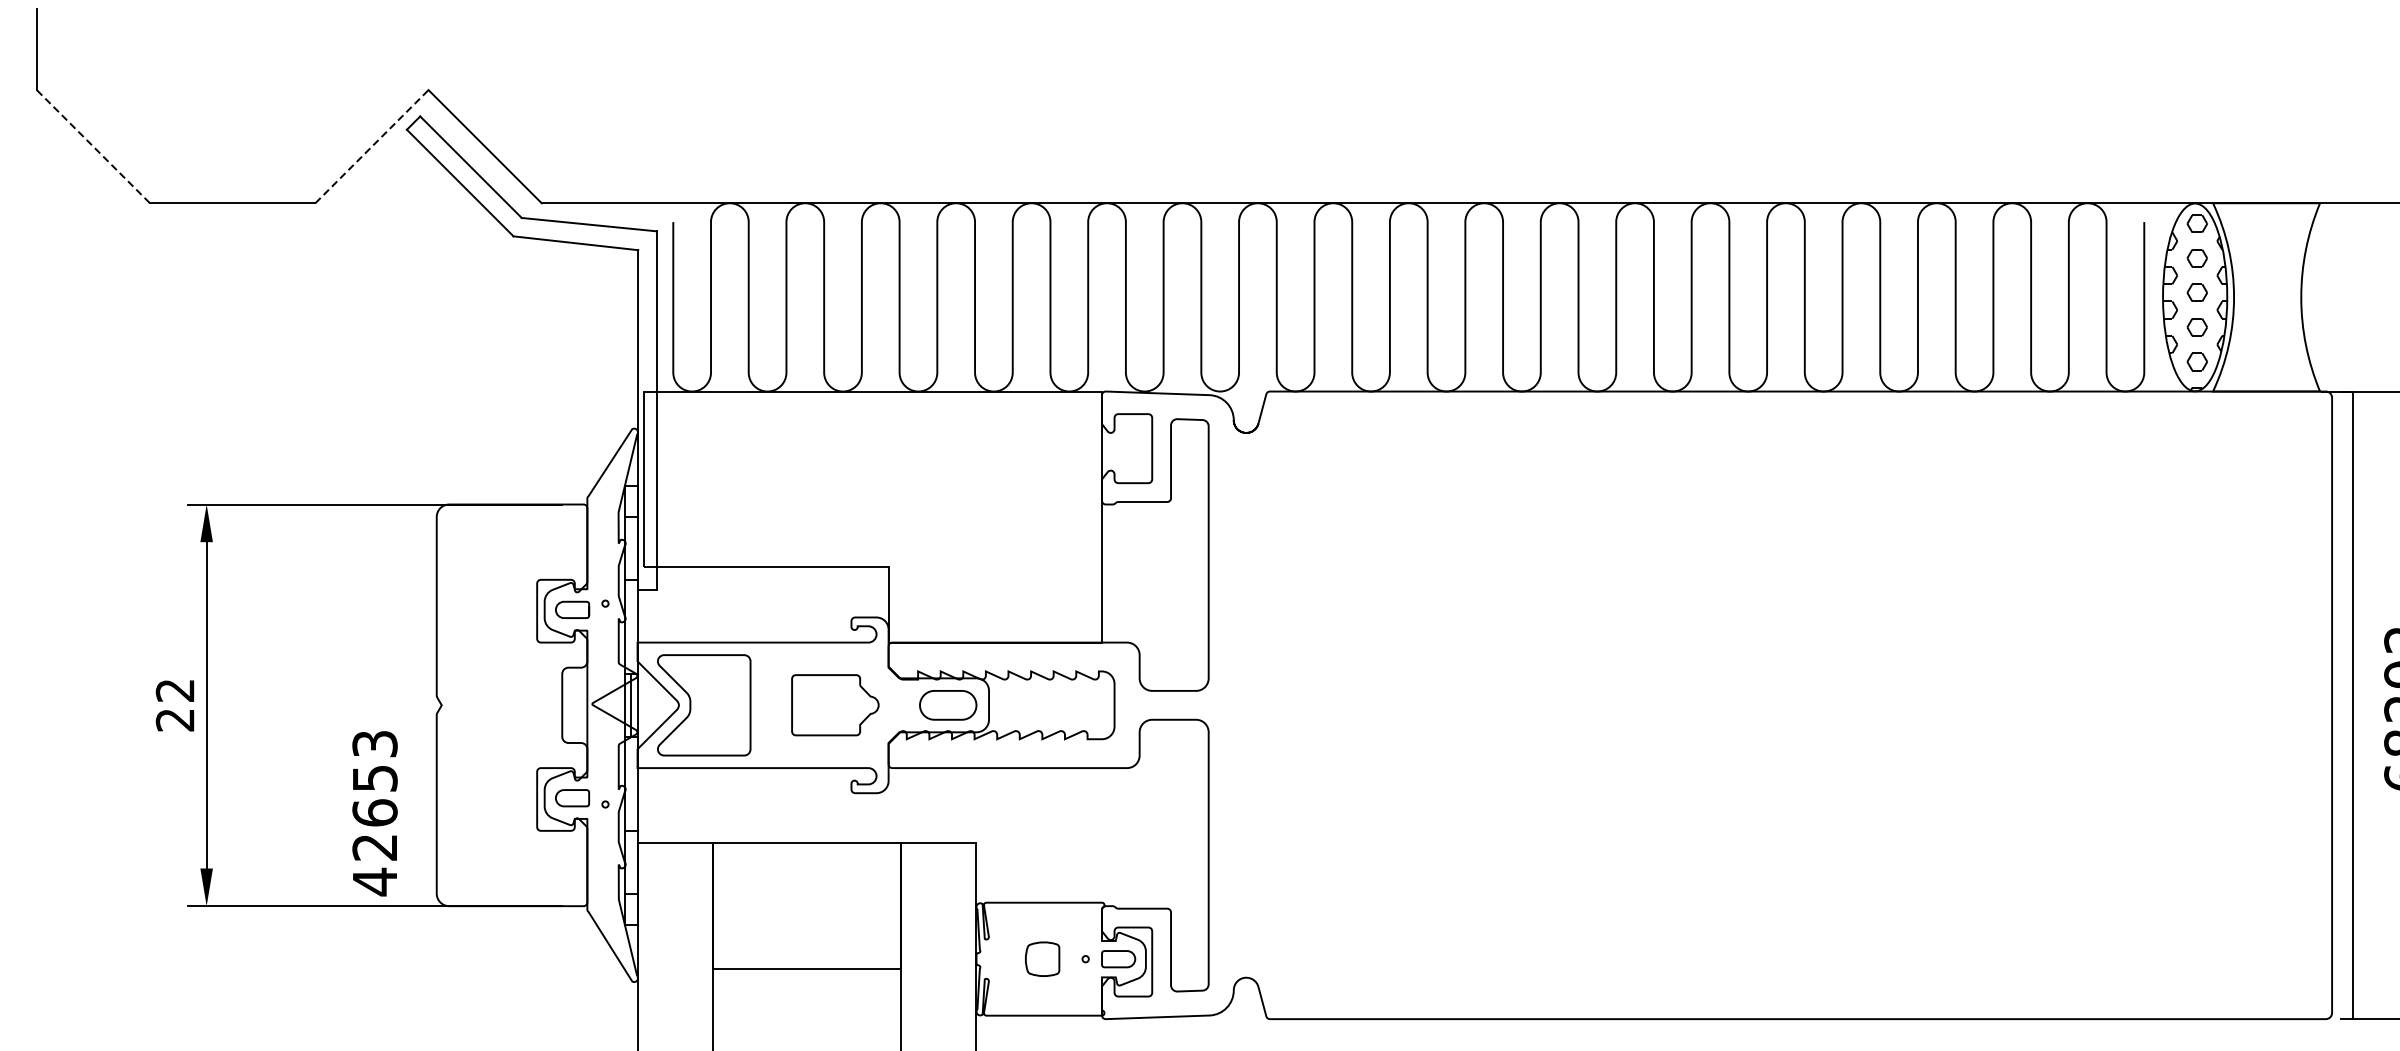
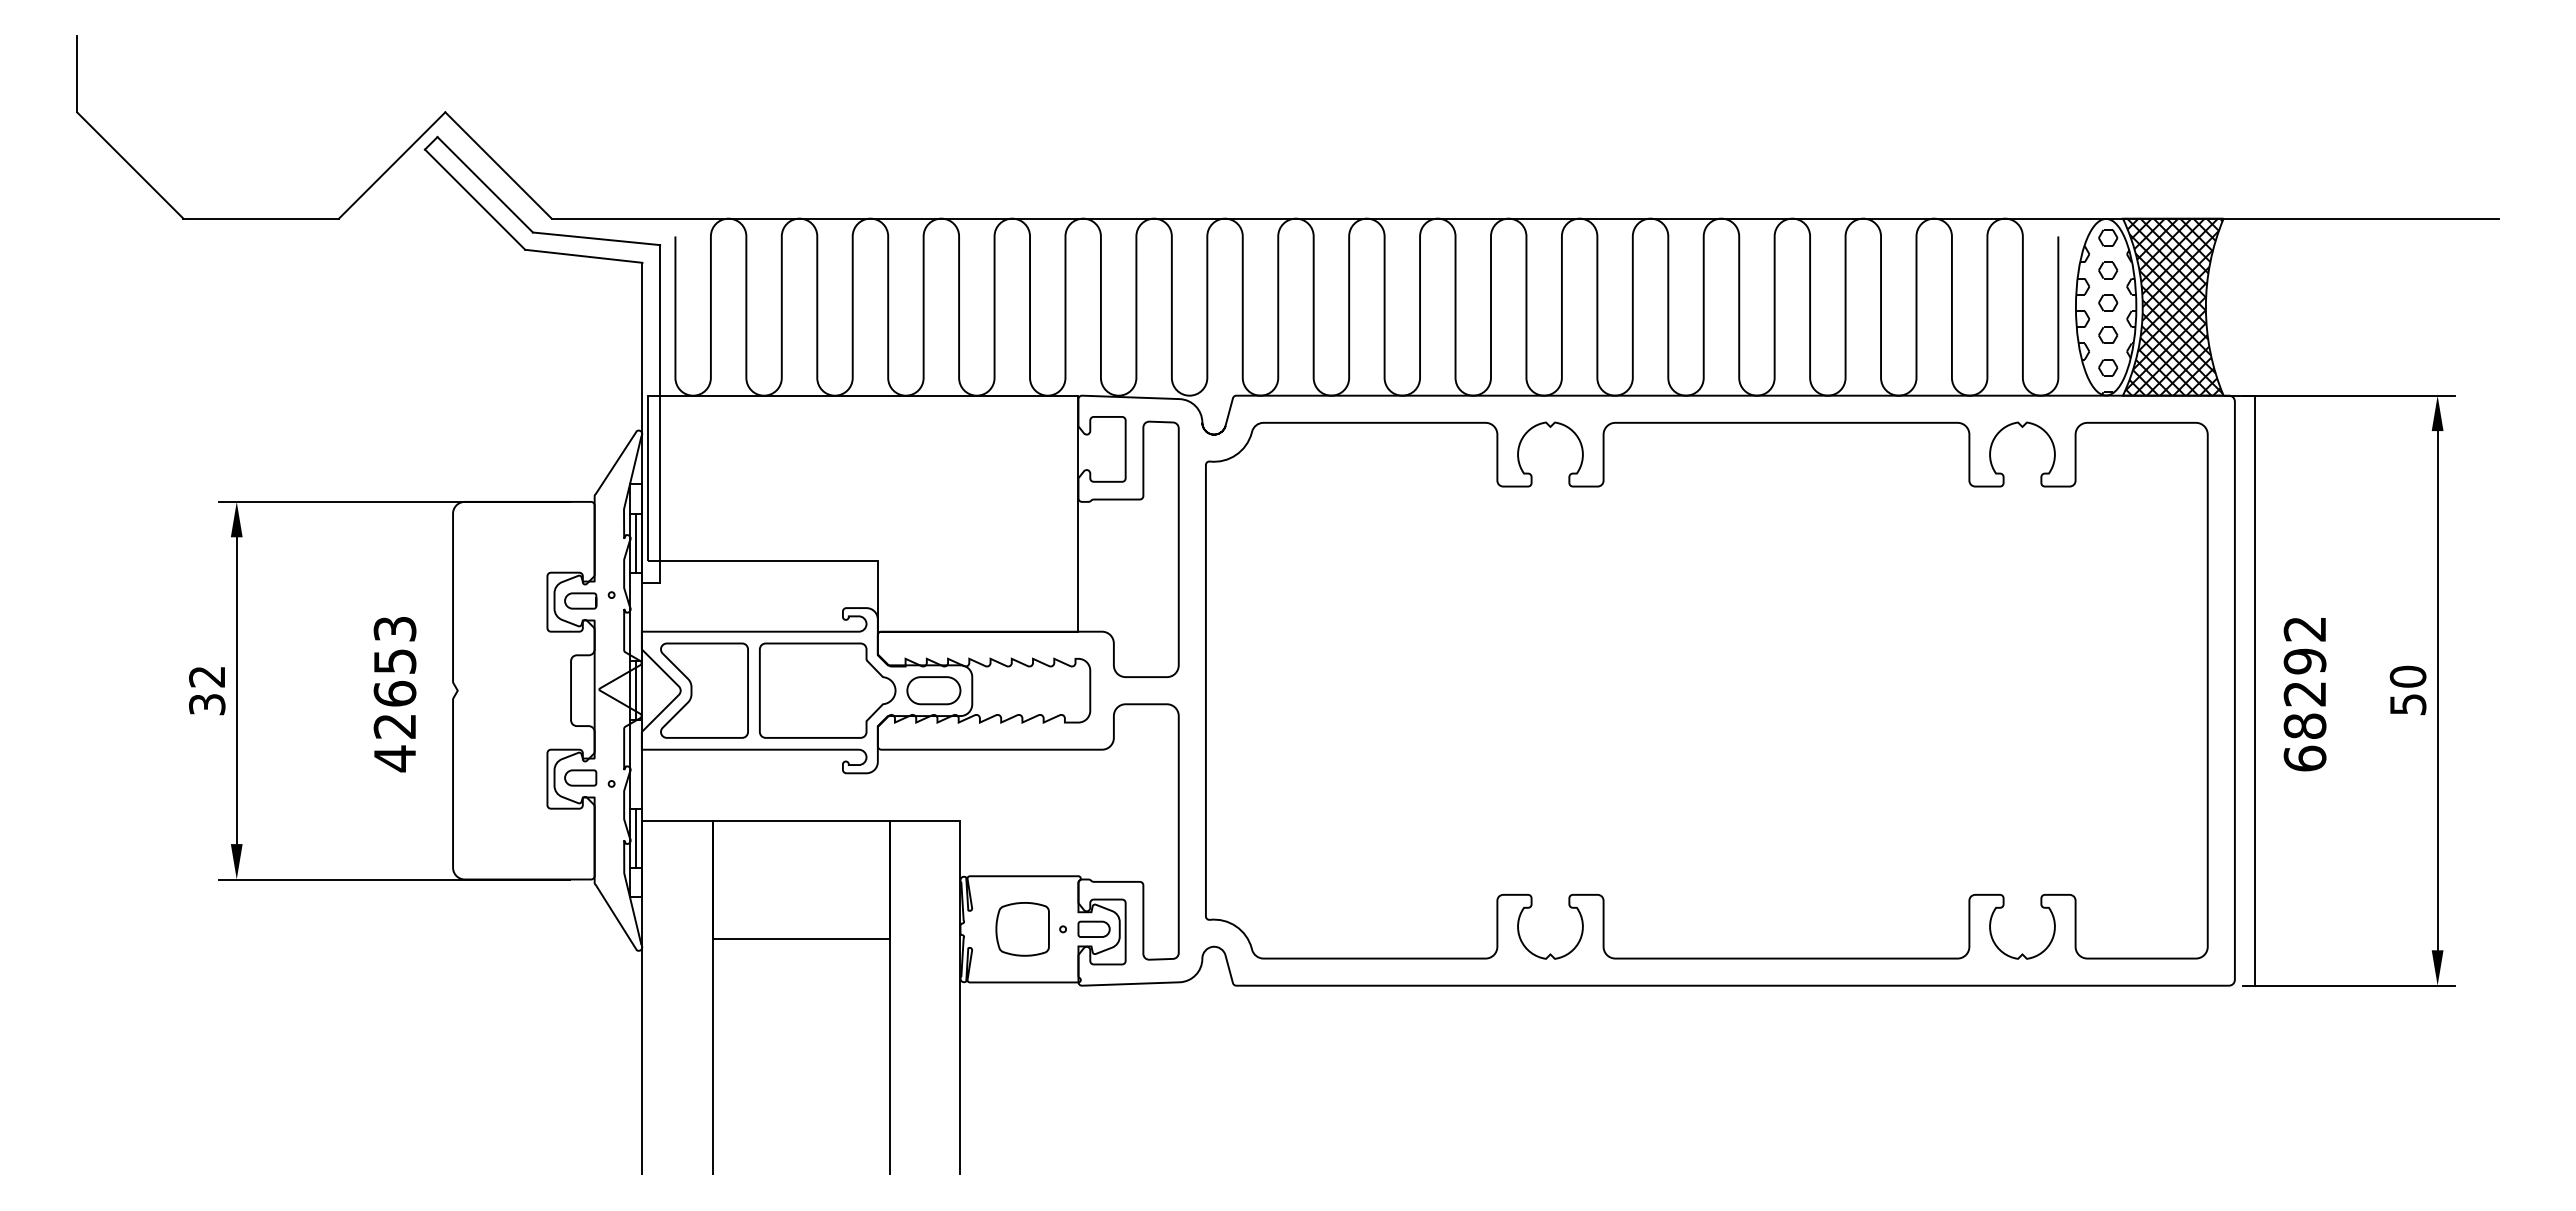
line: (93, 146) -> (130, 165), dashed -> solid
line: (372, 146) -> (392, 165), dashed -> solid
hatch: (2265, 296) -> (2172, 306), added
line: (630, 547) -> (635, 542), added
part: (835, 705) -> (827, 690), size x1.67
part: (1770, 705) -> (1706, 690), added
text: (175, 720) -> (207, 704), 22 -> 32
text: (374, 813) -> (394, 694), moved
line: (630, 861) -> (635, 837), added
part: (1042, 959) -> (1022, 929), size x1.67

